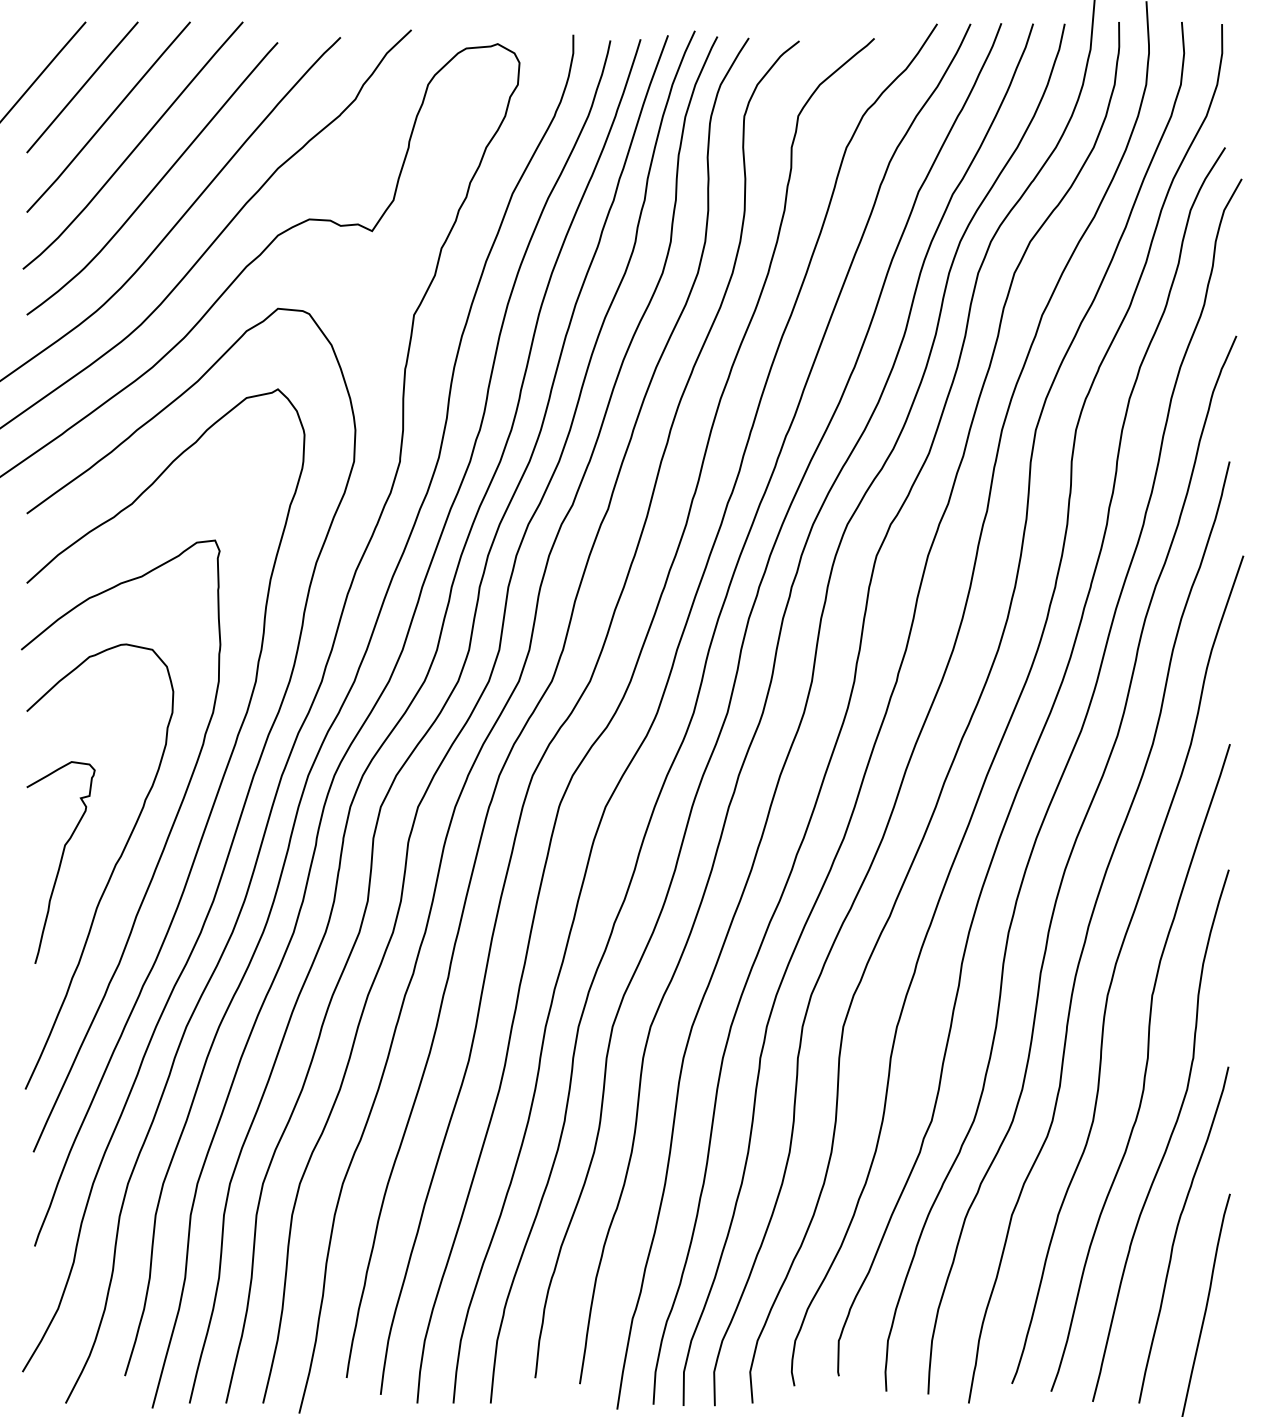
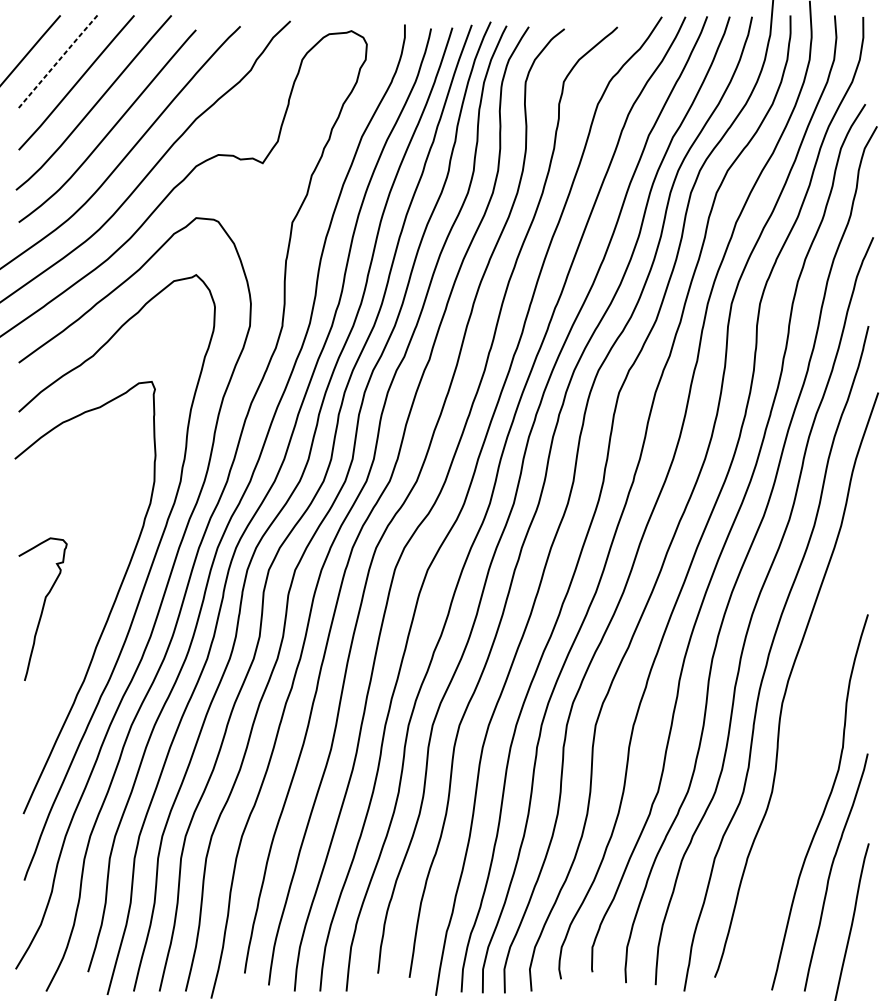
line: (82, 86) -> (58, 61), solid -> dashed
curve: (112, 869) -> (79, 614), removed
curve: (1145, 1067) -> (809, 754), removed

